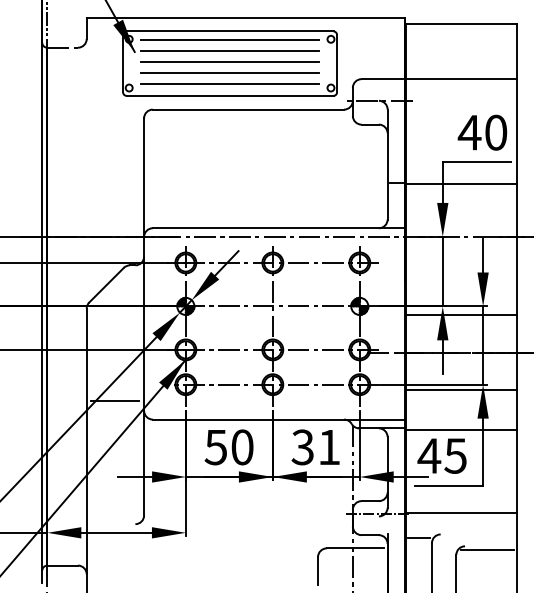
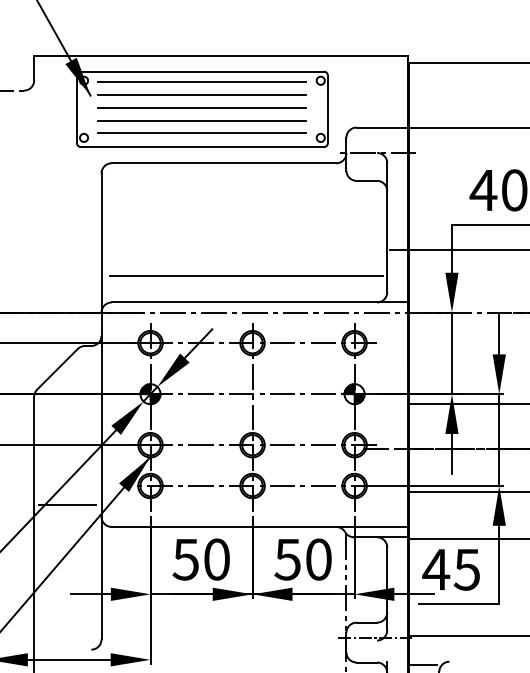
line: (267, 205) -> (246, 275), added
text: (315, 447) -> (302, 559), 31 -> 50

